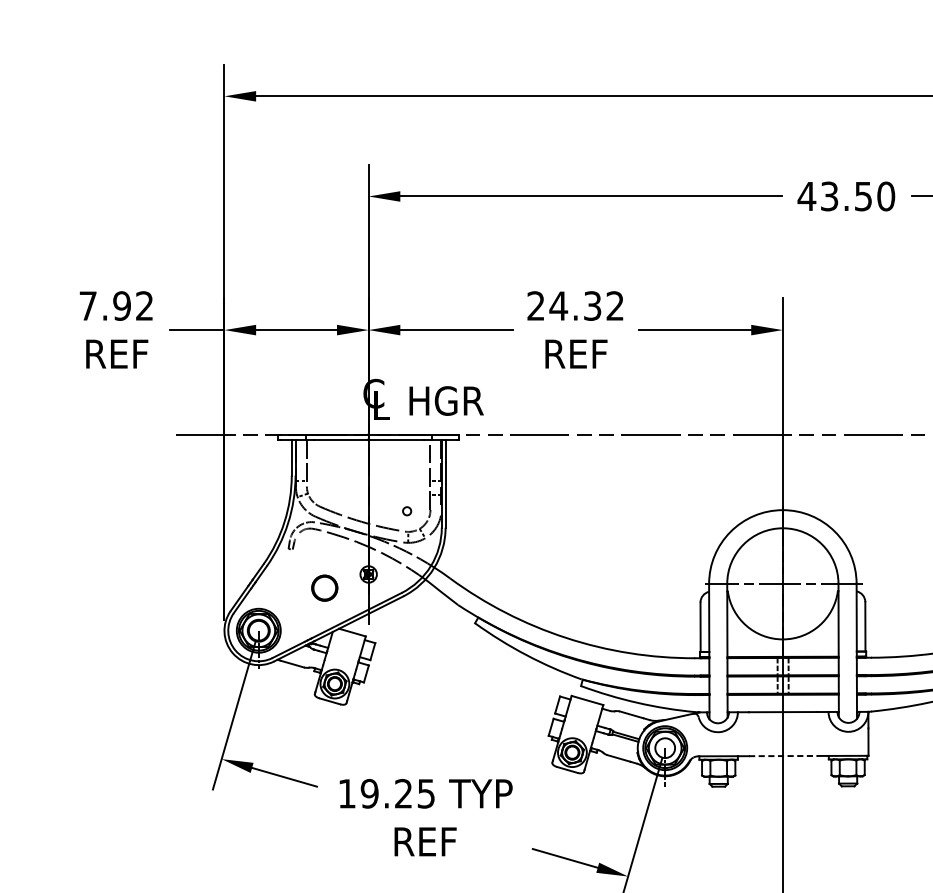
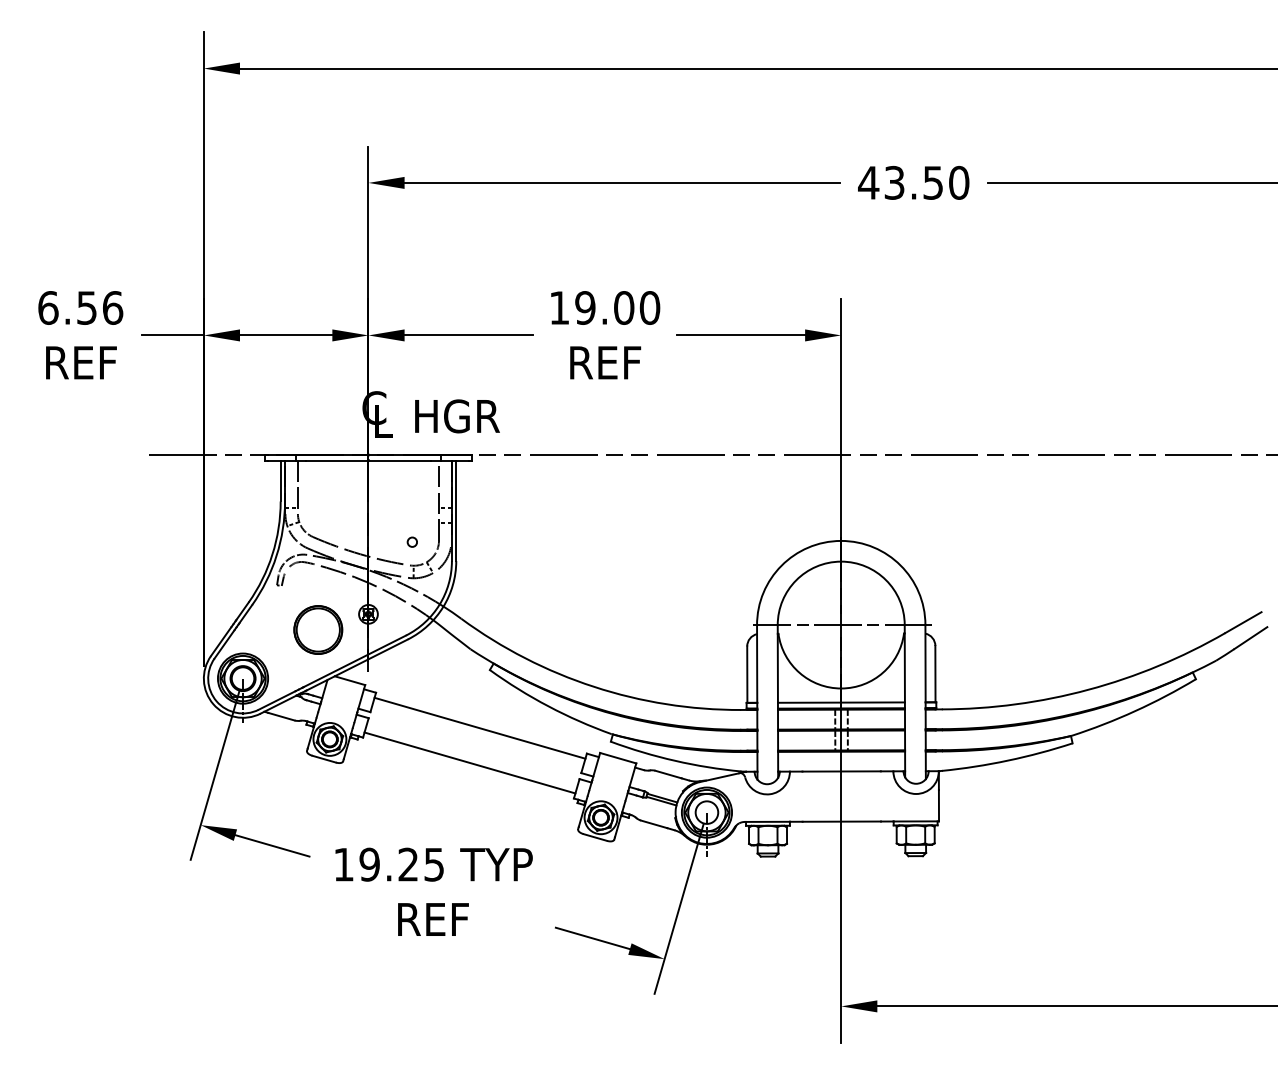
text: (116, 305) -> (80, 307), 7.92 -> 6.56
text: (575, 305) -> (604, 307), 24.32 -> 19.00
part: (324, 587) -> (318, 629), size x1.67
line: (782, 651) -> (840, 702), added
line: (465, 673) -> (479, 727), added
line: (457, 704) -> (469, 762), added
line: (783, 755) -> (842, 821), dashed -> solid

